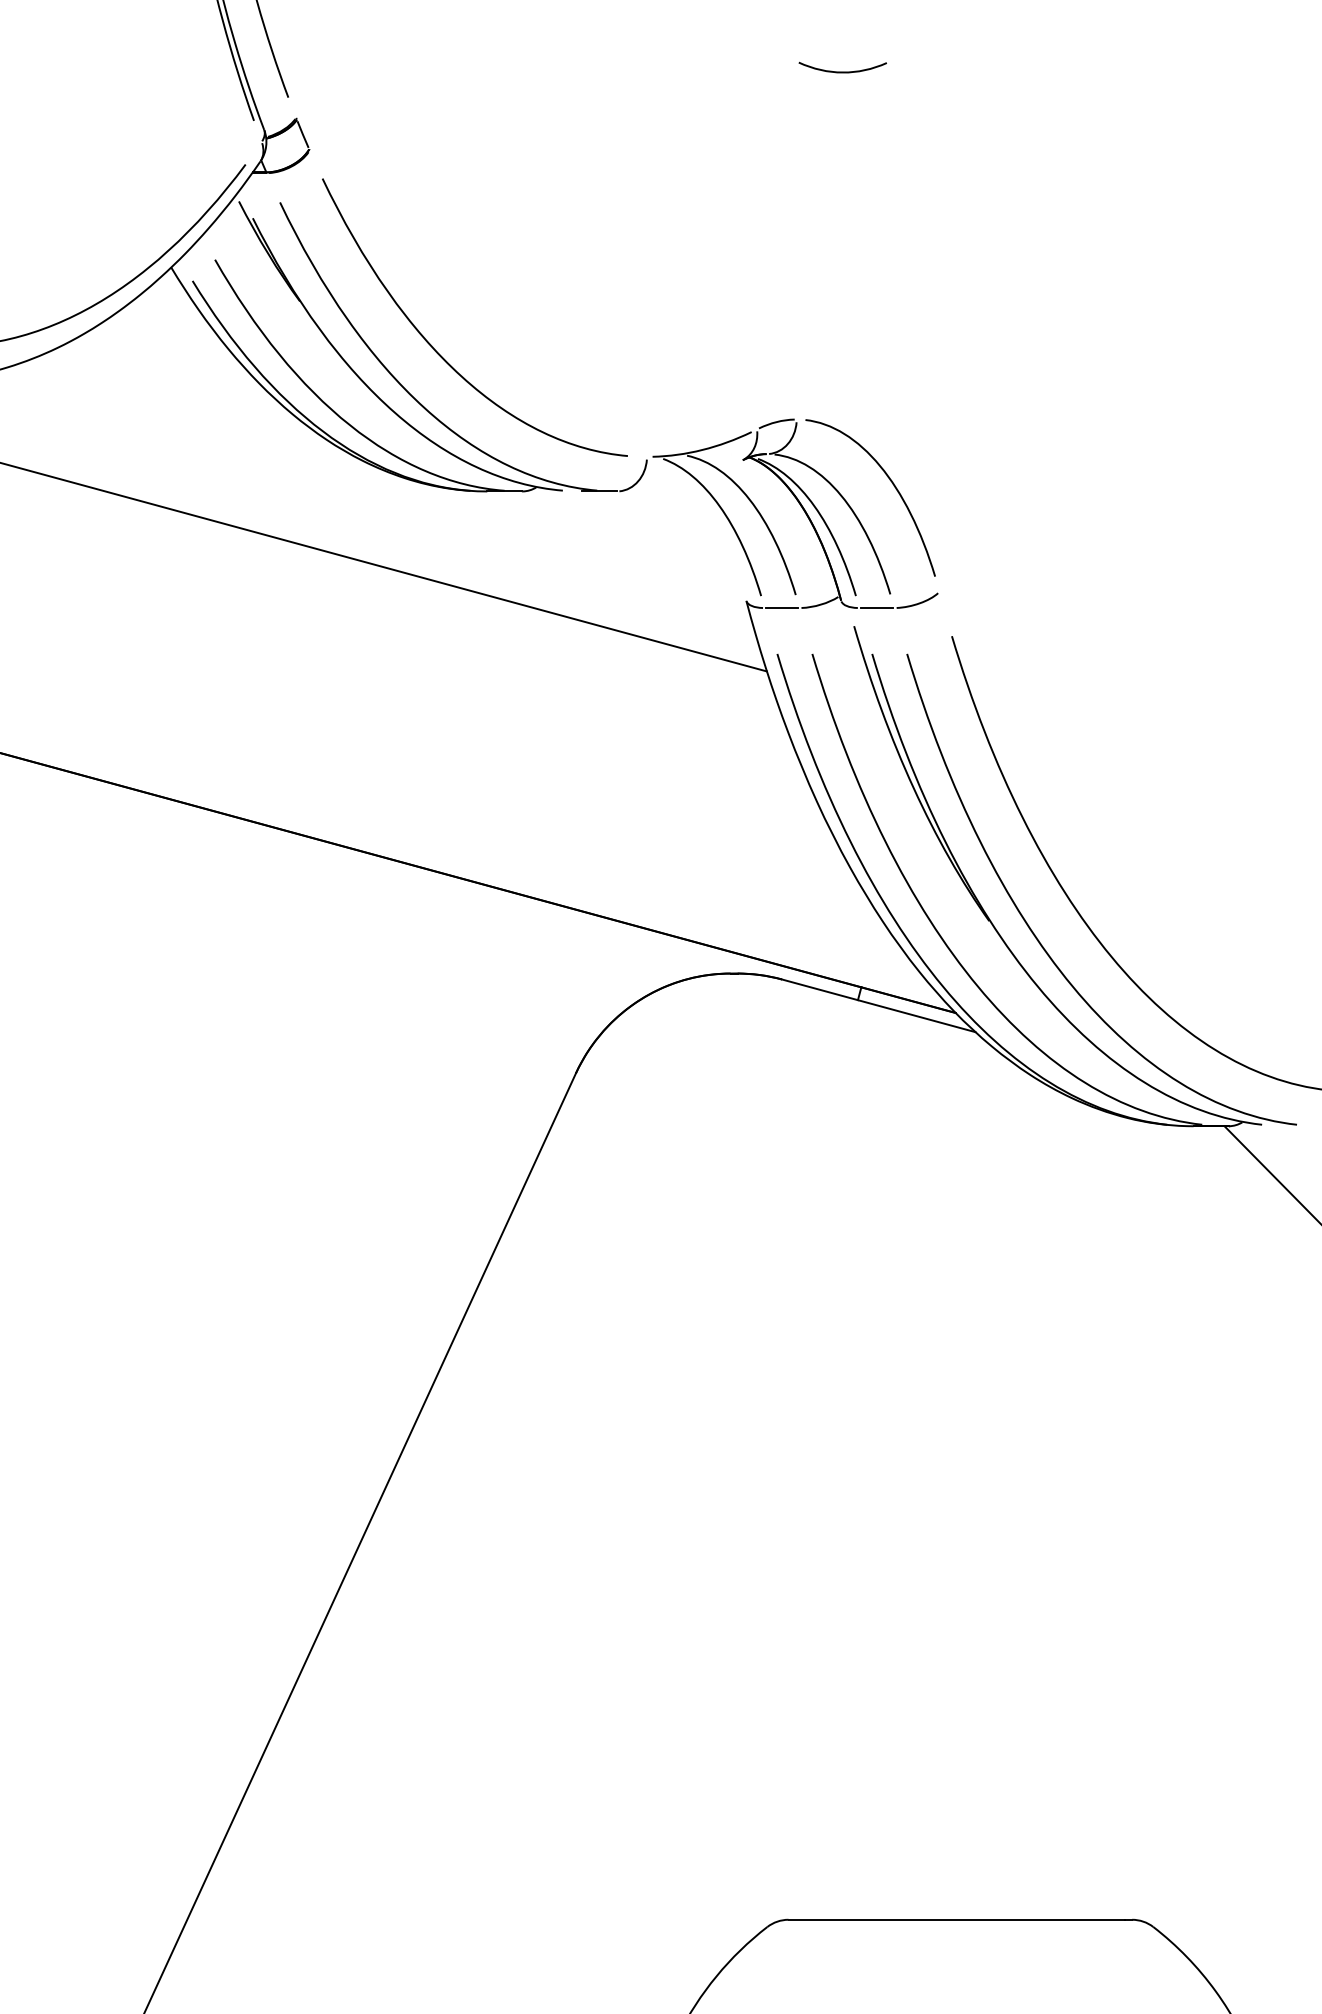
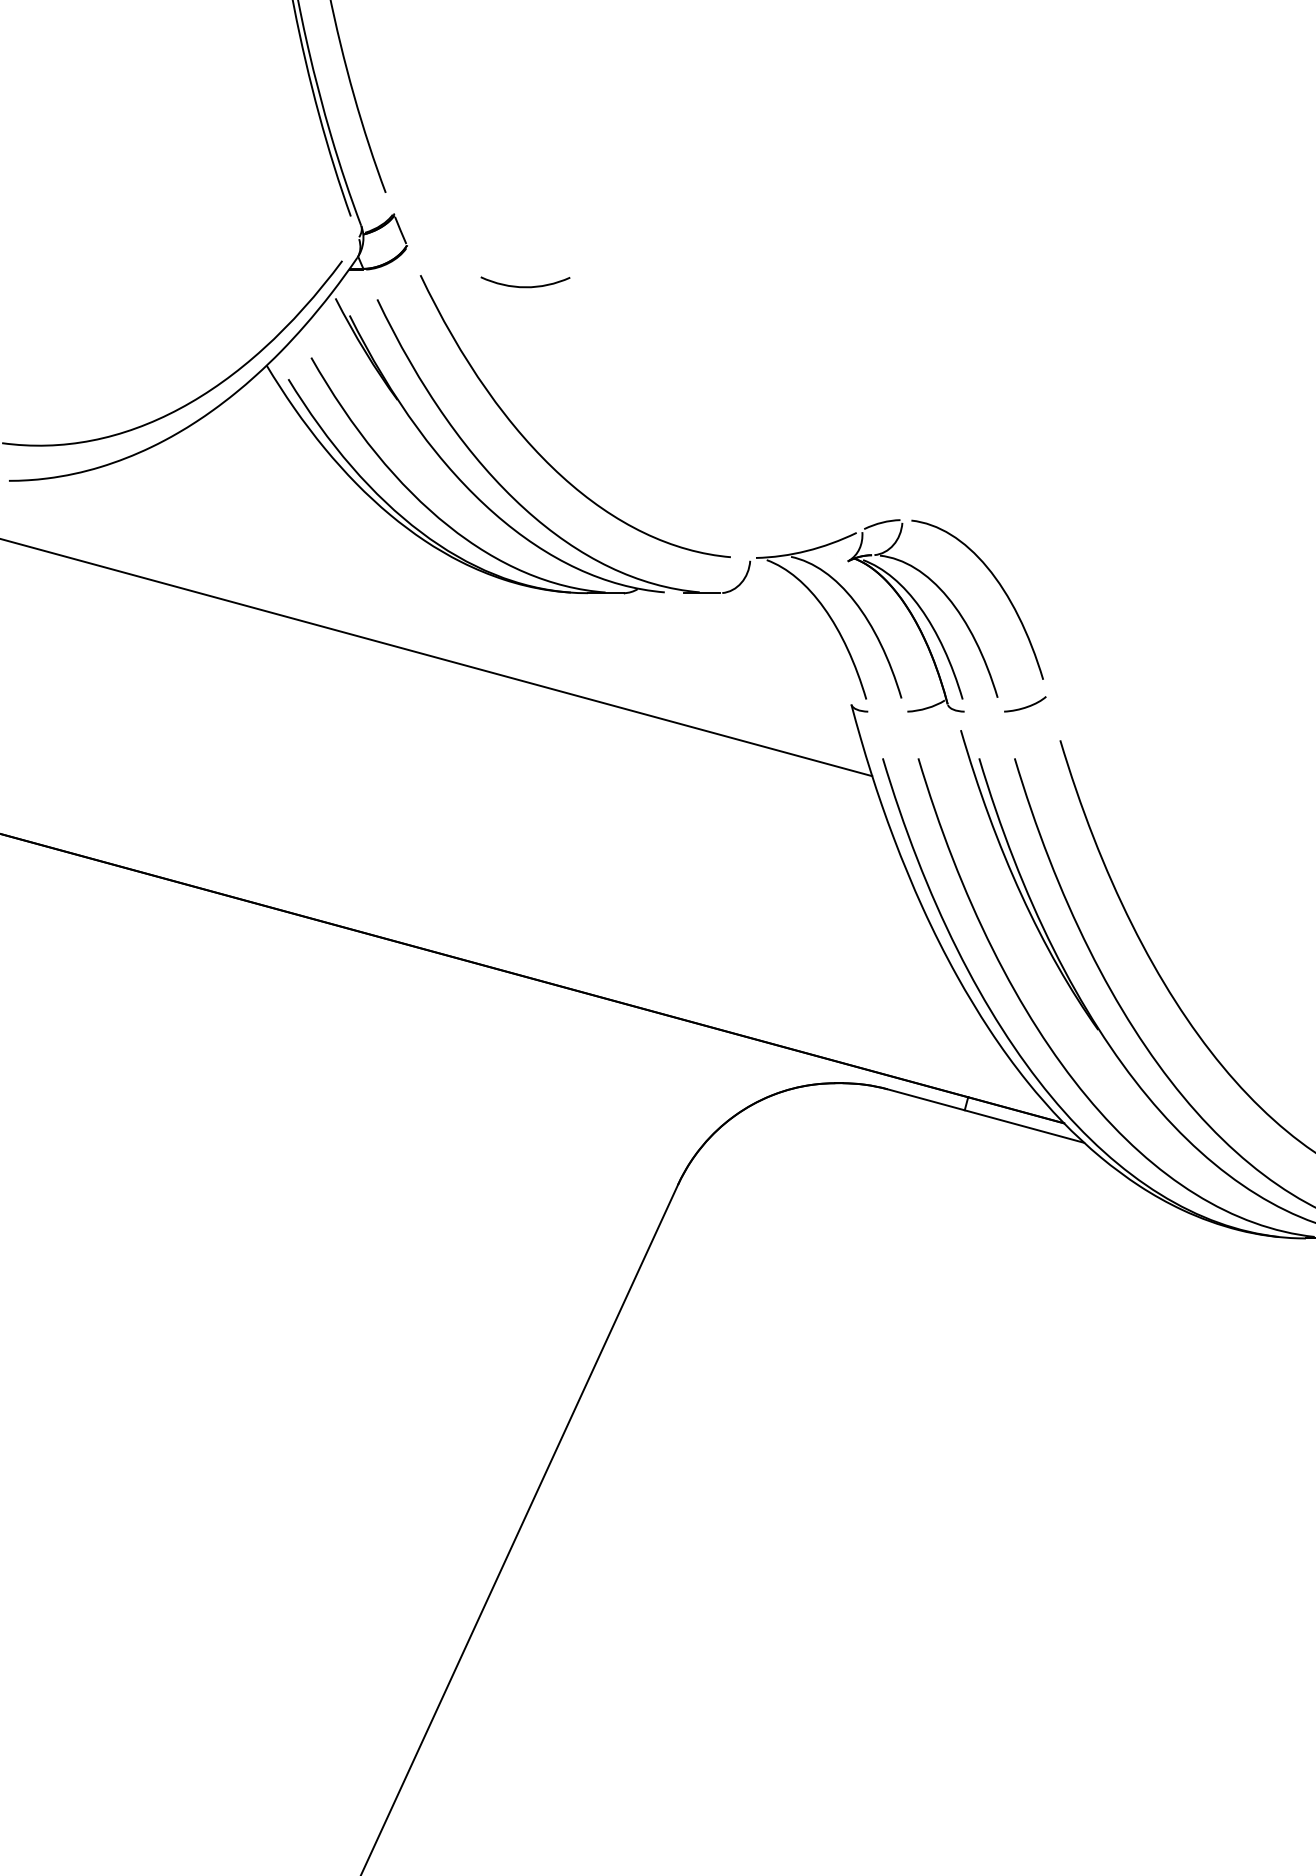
curve: (842, 71) -> (525, 286), moved
line: (781, 608) -> (887, 712), removed
line: (876, 608) -> (983, 712), removed

